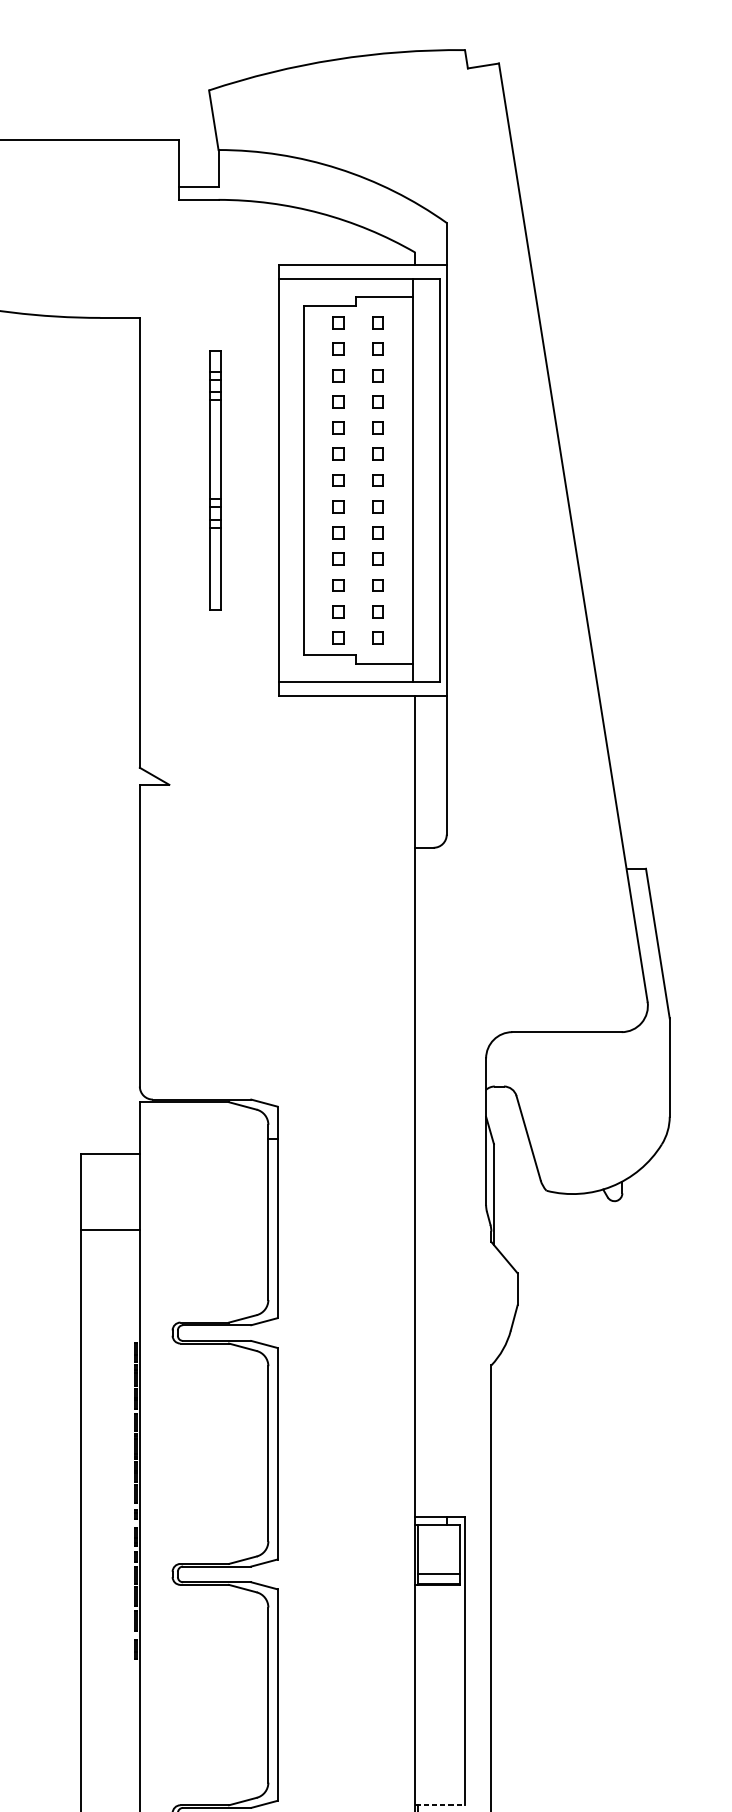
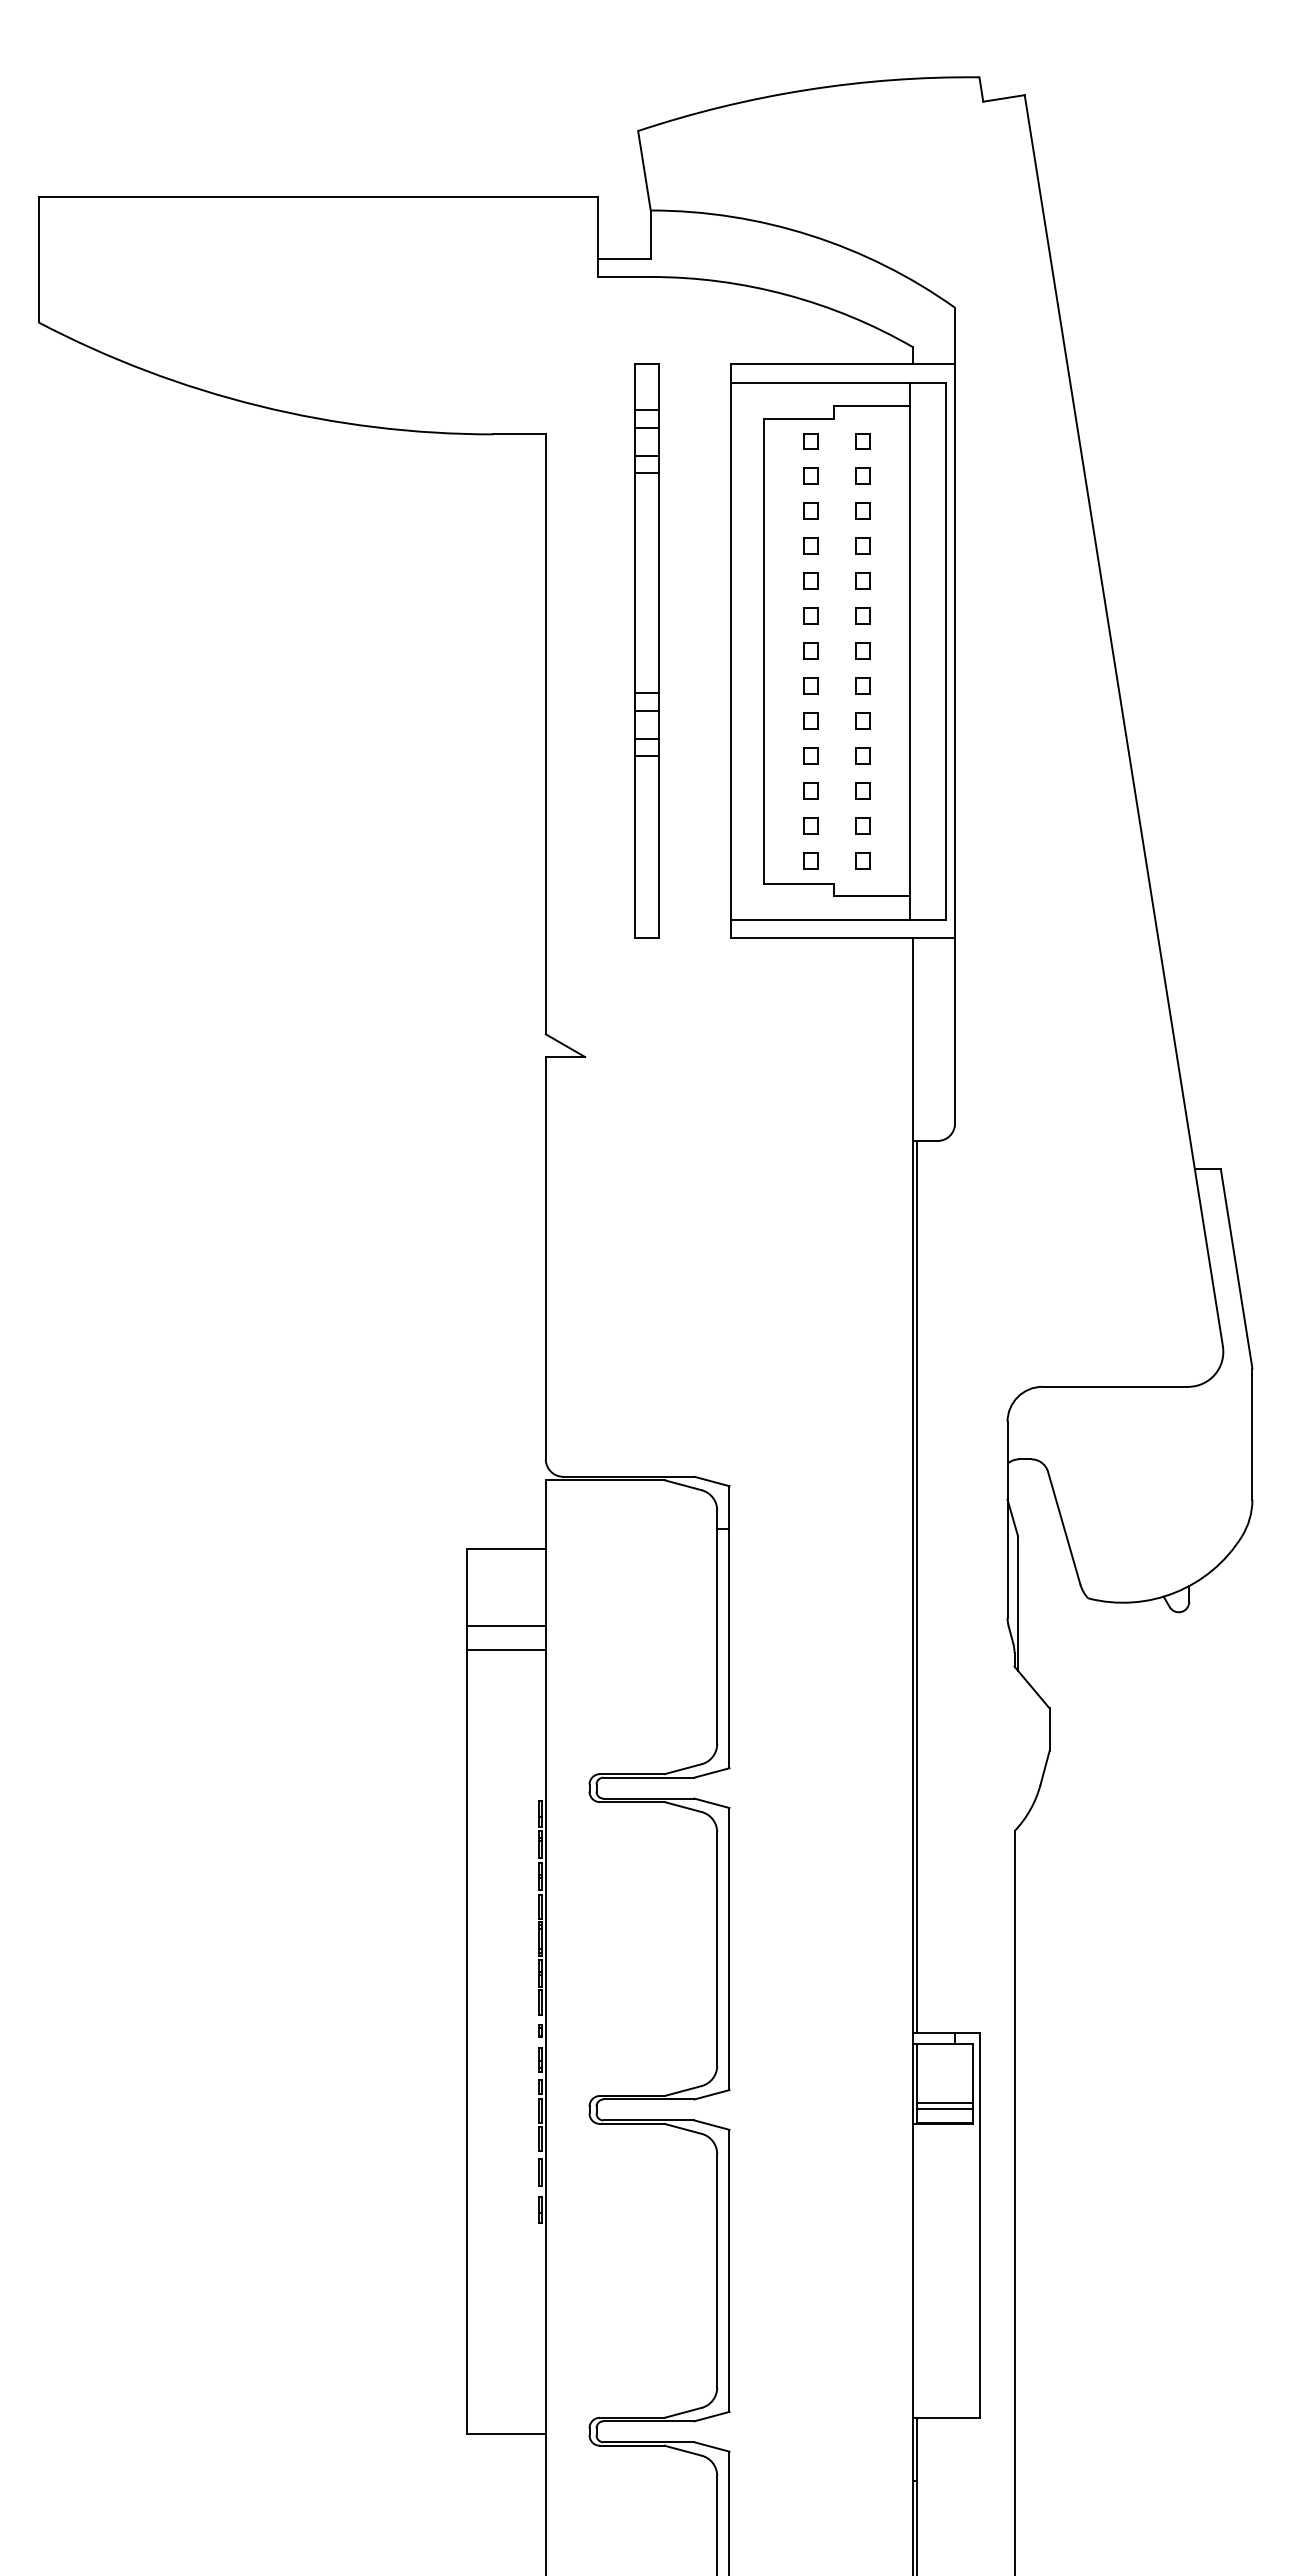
part: (215, 479) -> (646, 650), size x1.67
line: (417, 1182) -> (916, 1587), added
line: (110, 1211) -> (506, 1625), added
line: (438, 1569) -> (944, 2103), added
line: (440, 1805) -> (946, 2417), dashed -> solid

